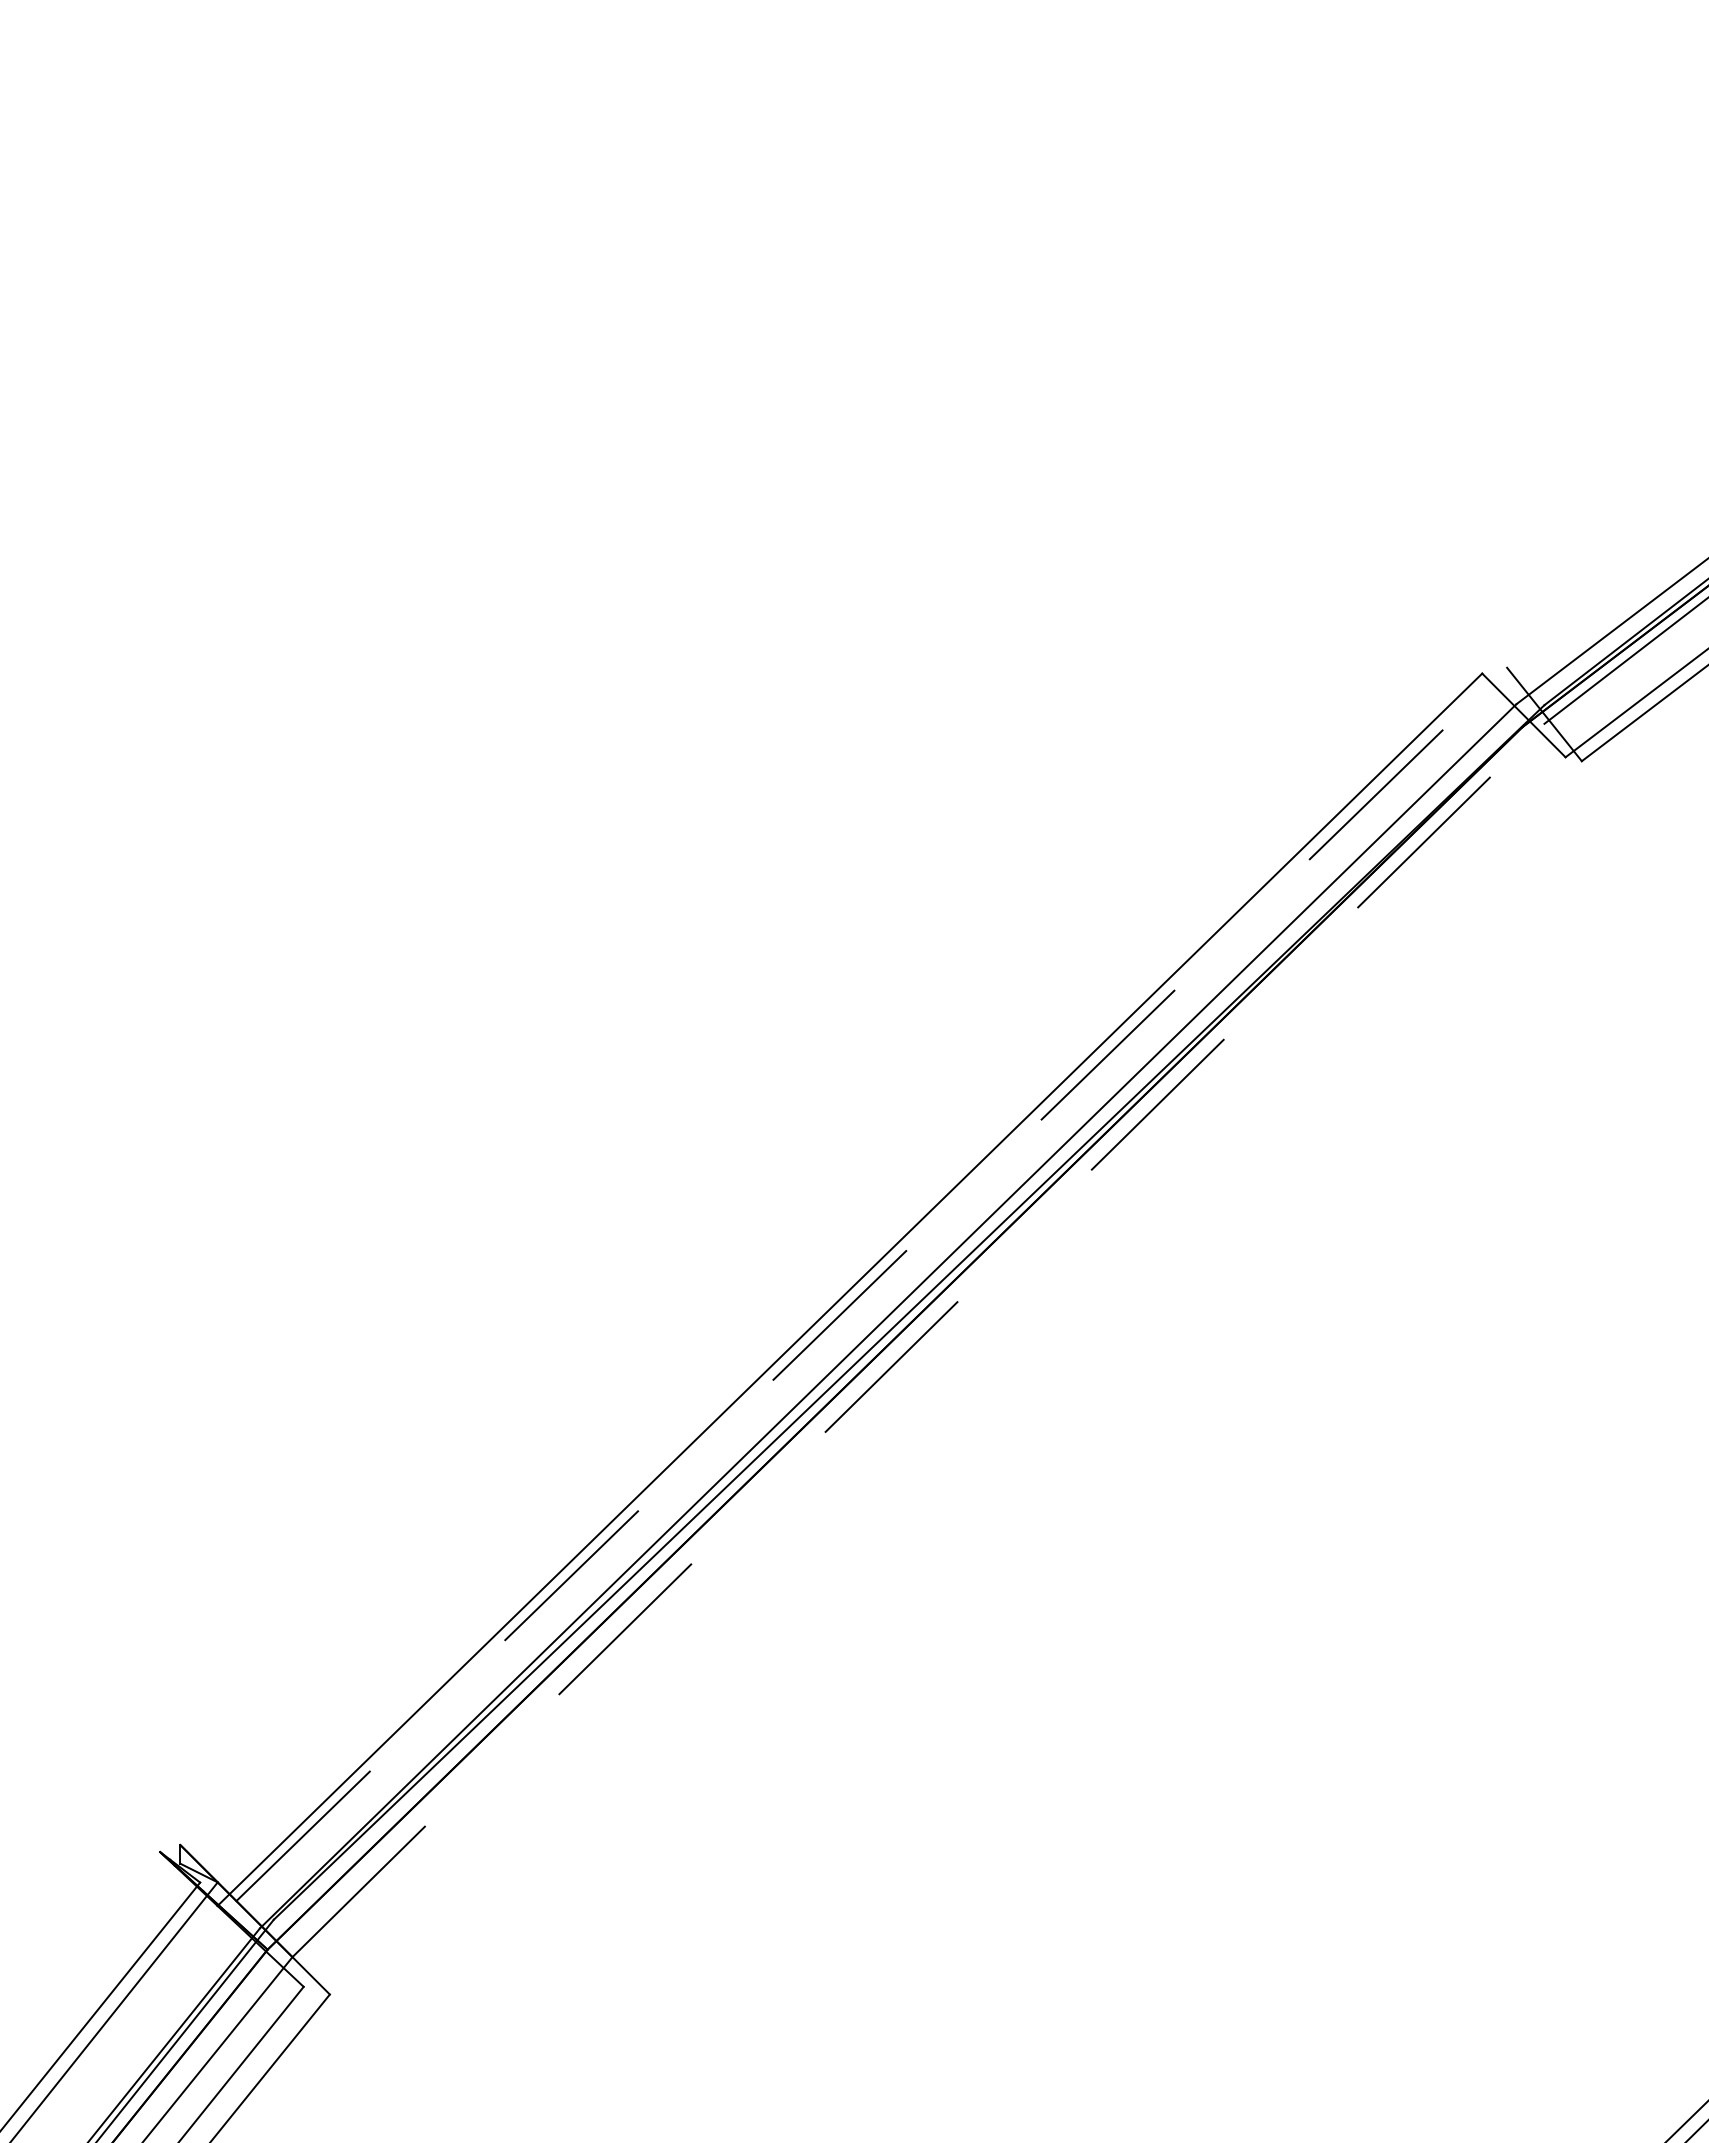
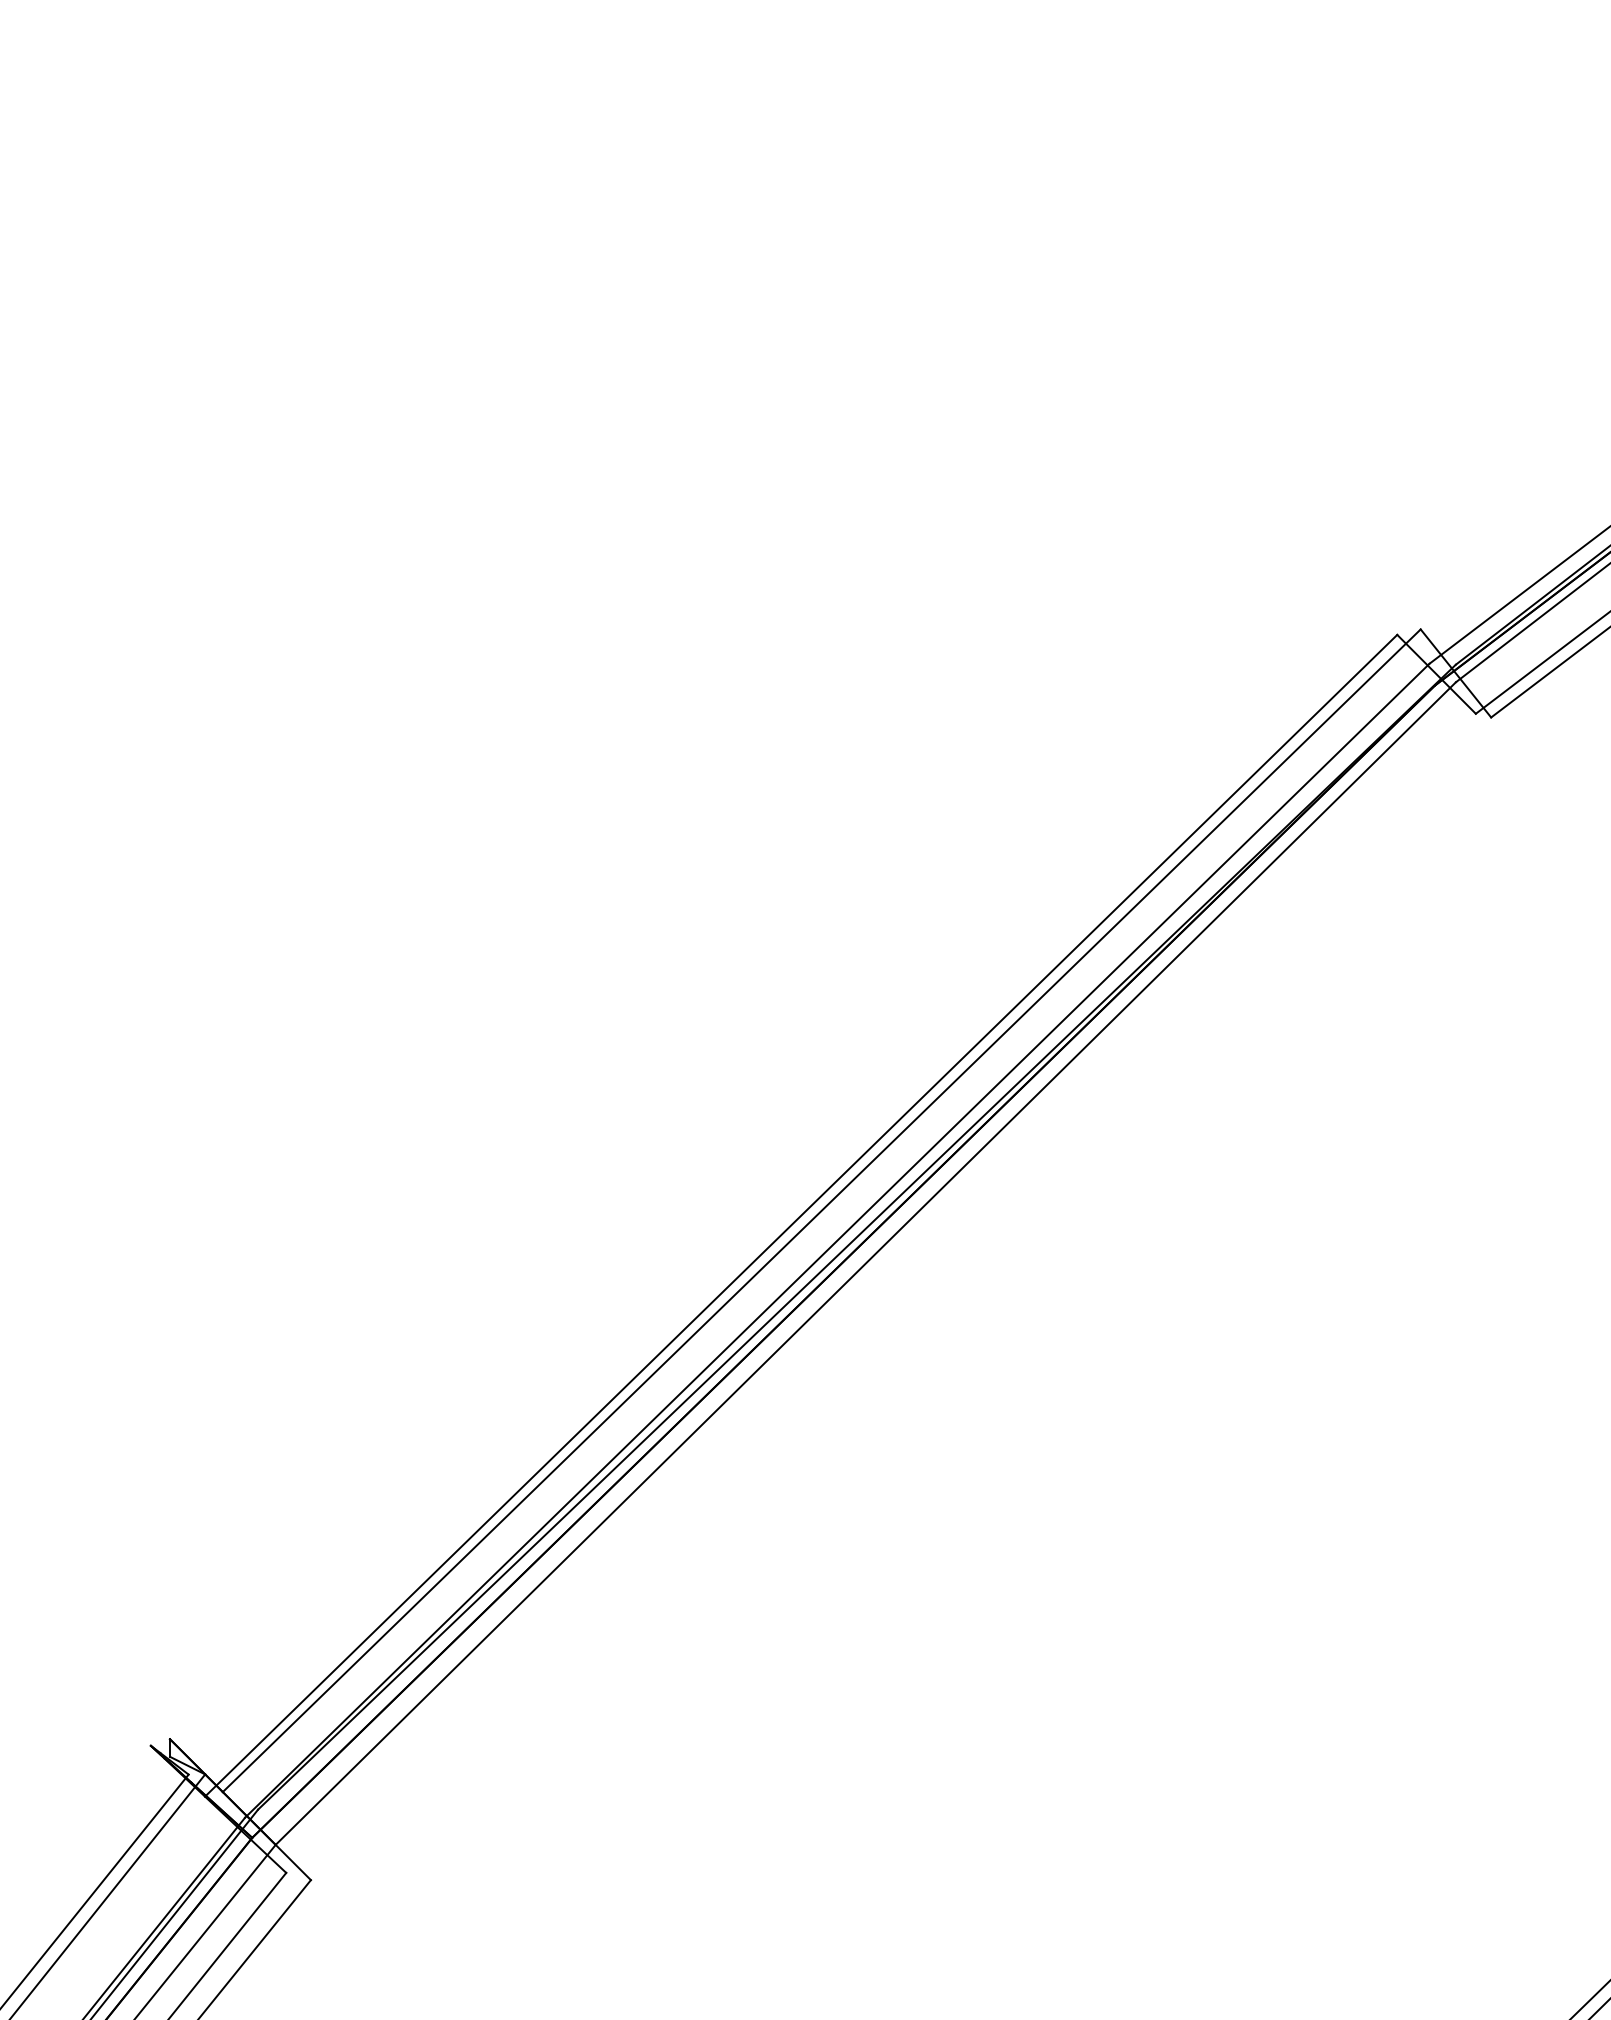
line: (872, 1284) -> (822, 1210), dashed -> solid
line: (918, 1340) -> (865, 1263), dashed -> solid

